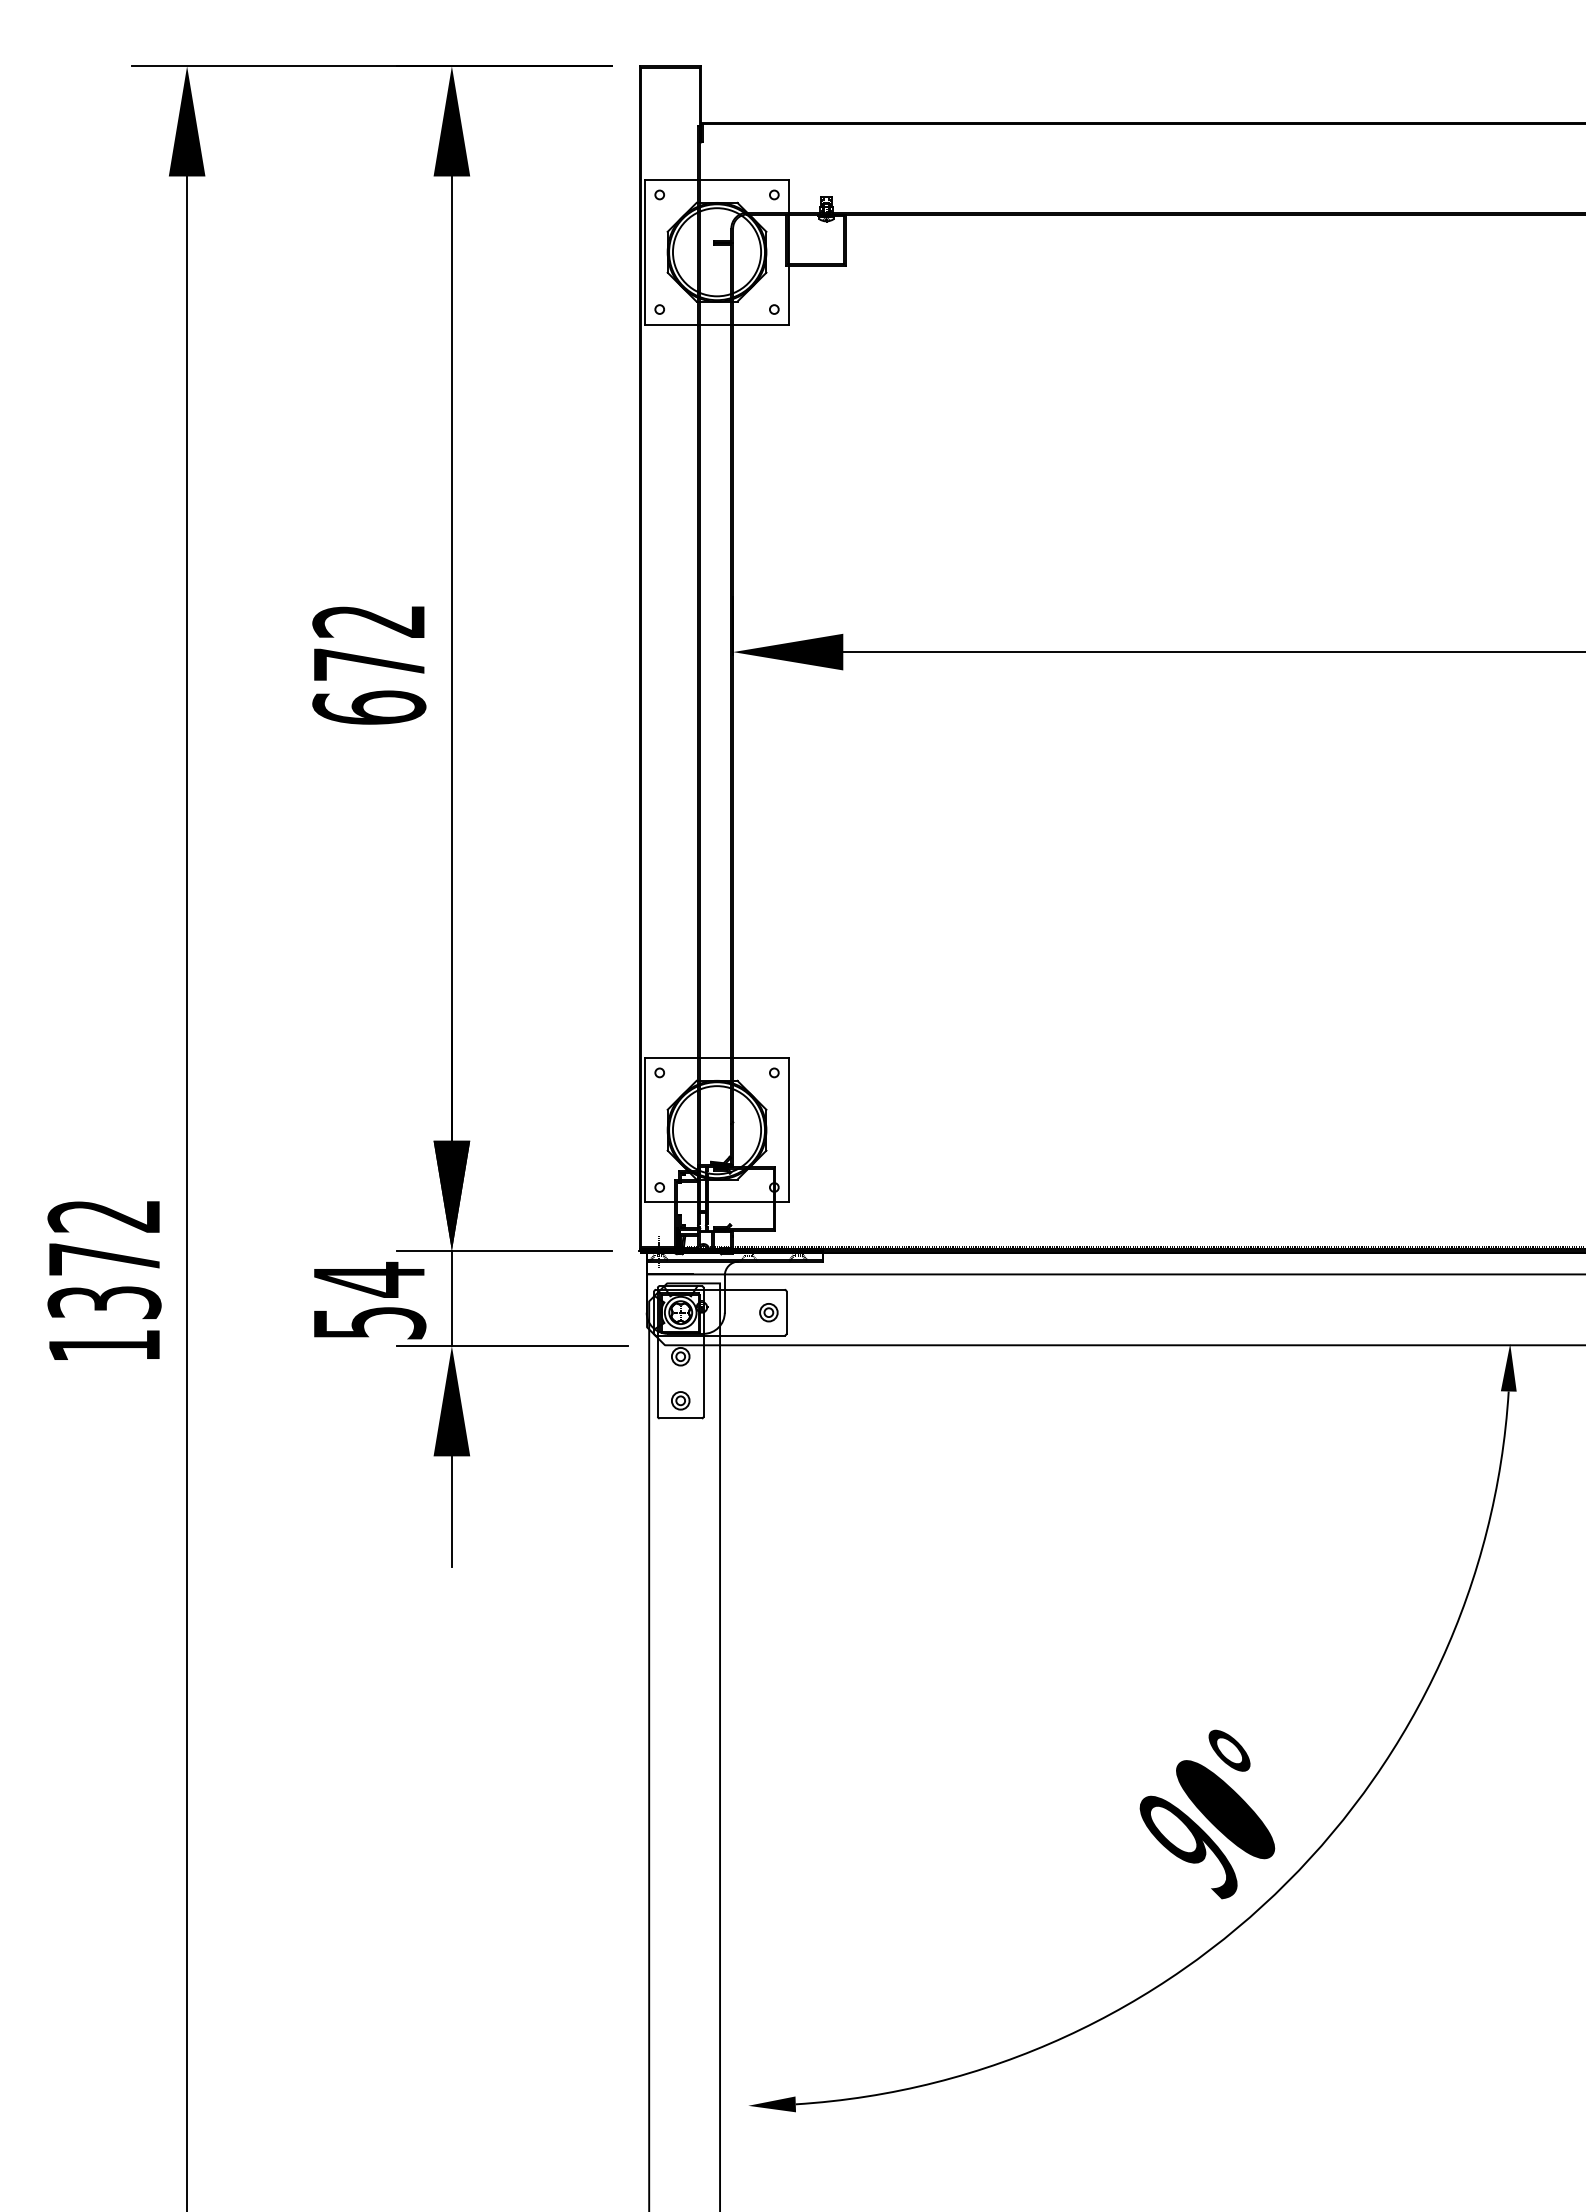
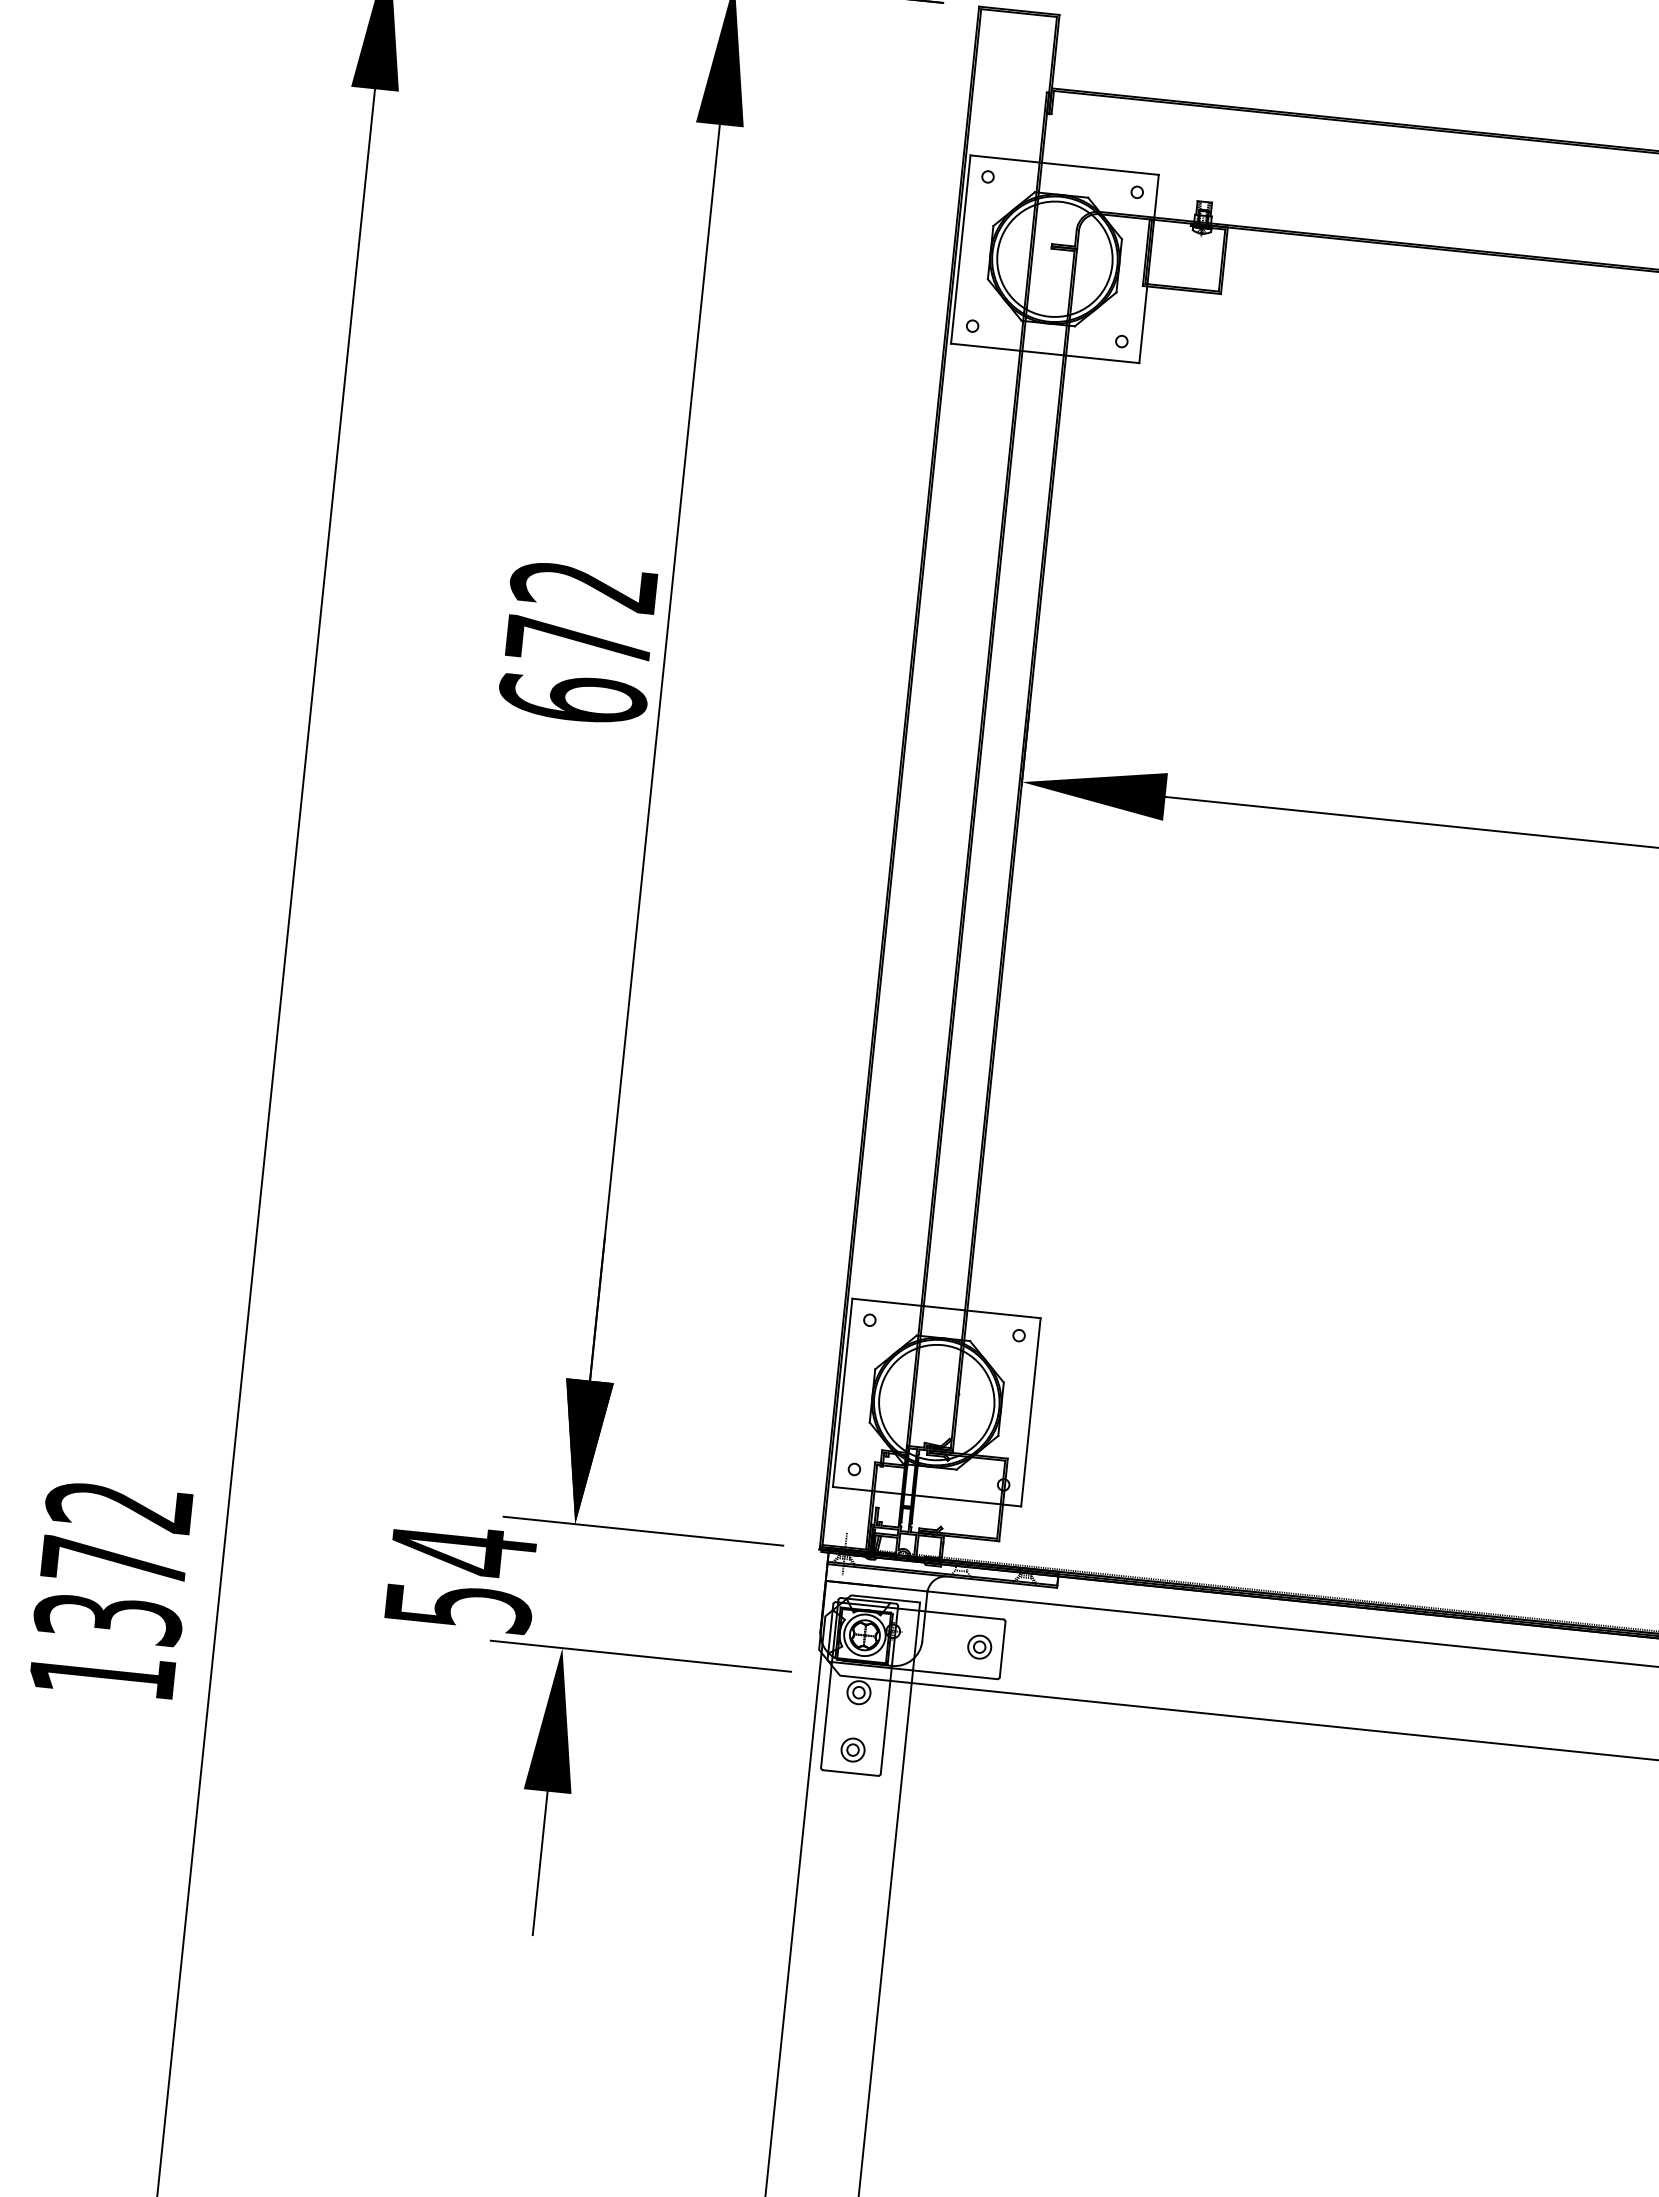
text: (369, 665) -> (578, 643), moved
text: (104, 1280) -> (111, 1590), moved
line: (451, 1298) -> (568, 1586), removed

